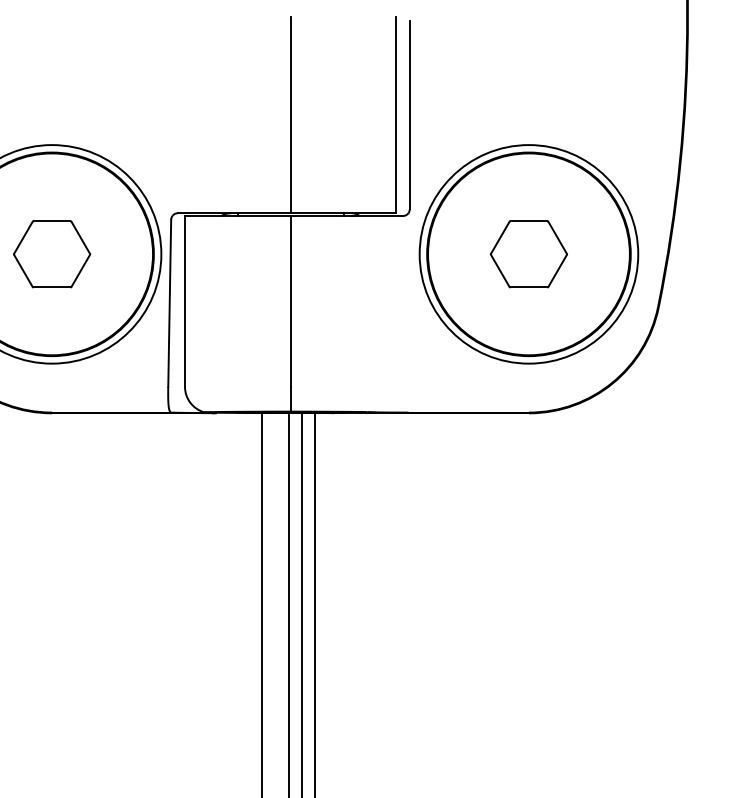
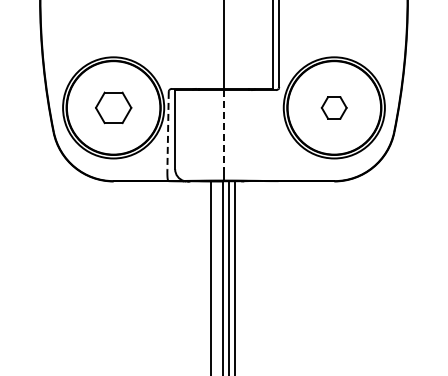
part: (527, 253) -> (333, 107), size x0.7
line: (291, 301) -> (224, 129), solid -> dashed
line: (170, 303) -> (168, 130), solid -> dashed

